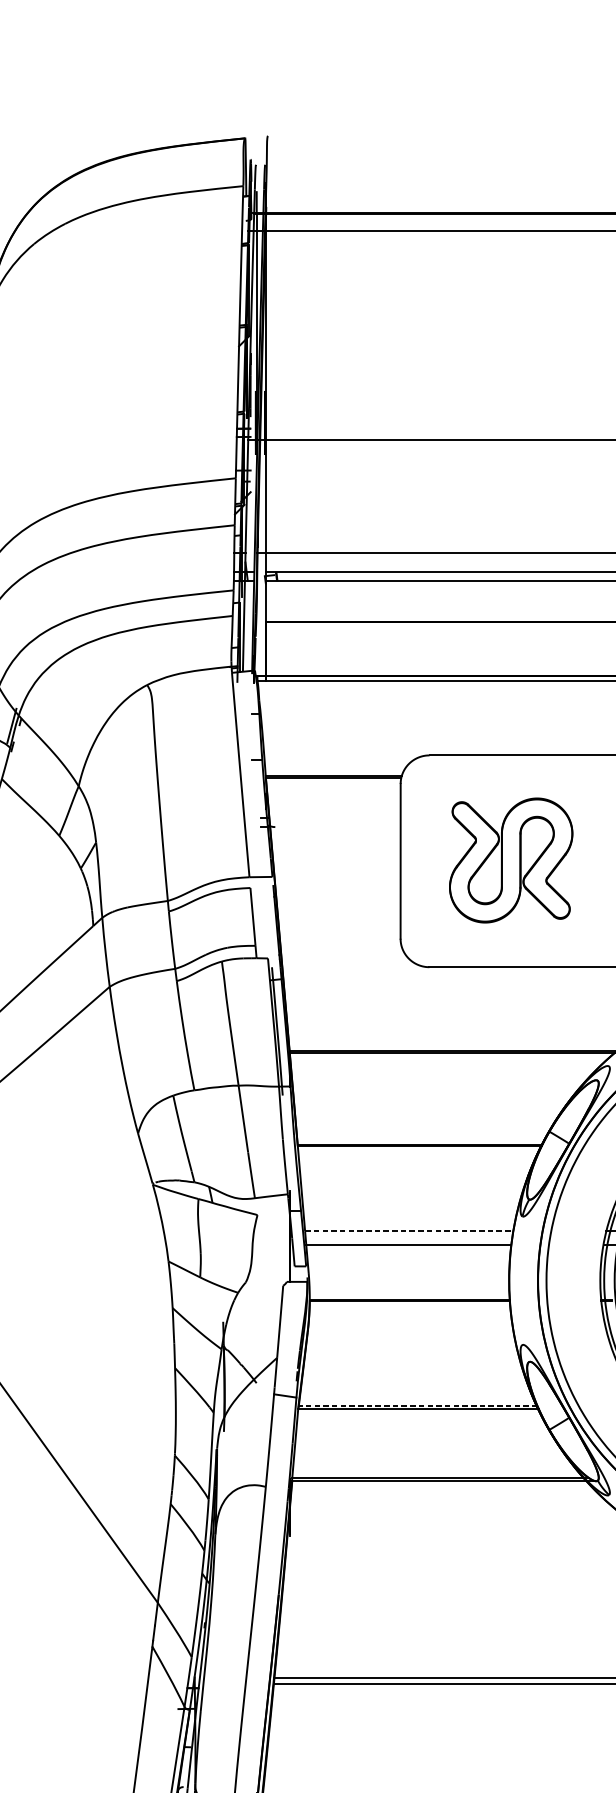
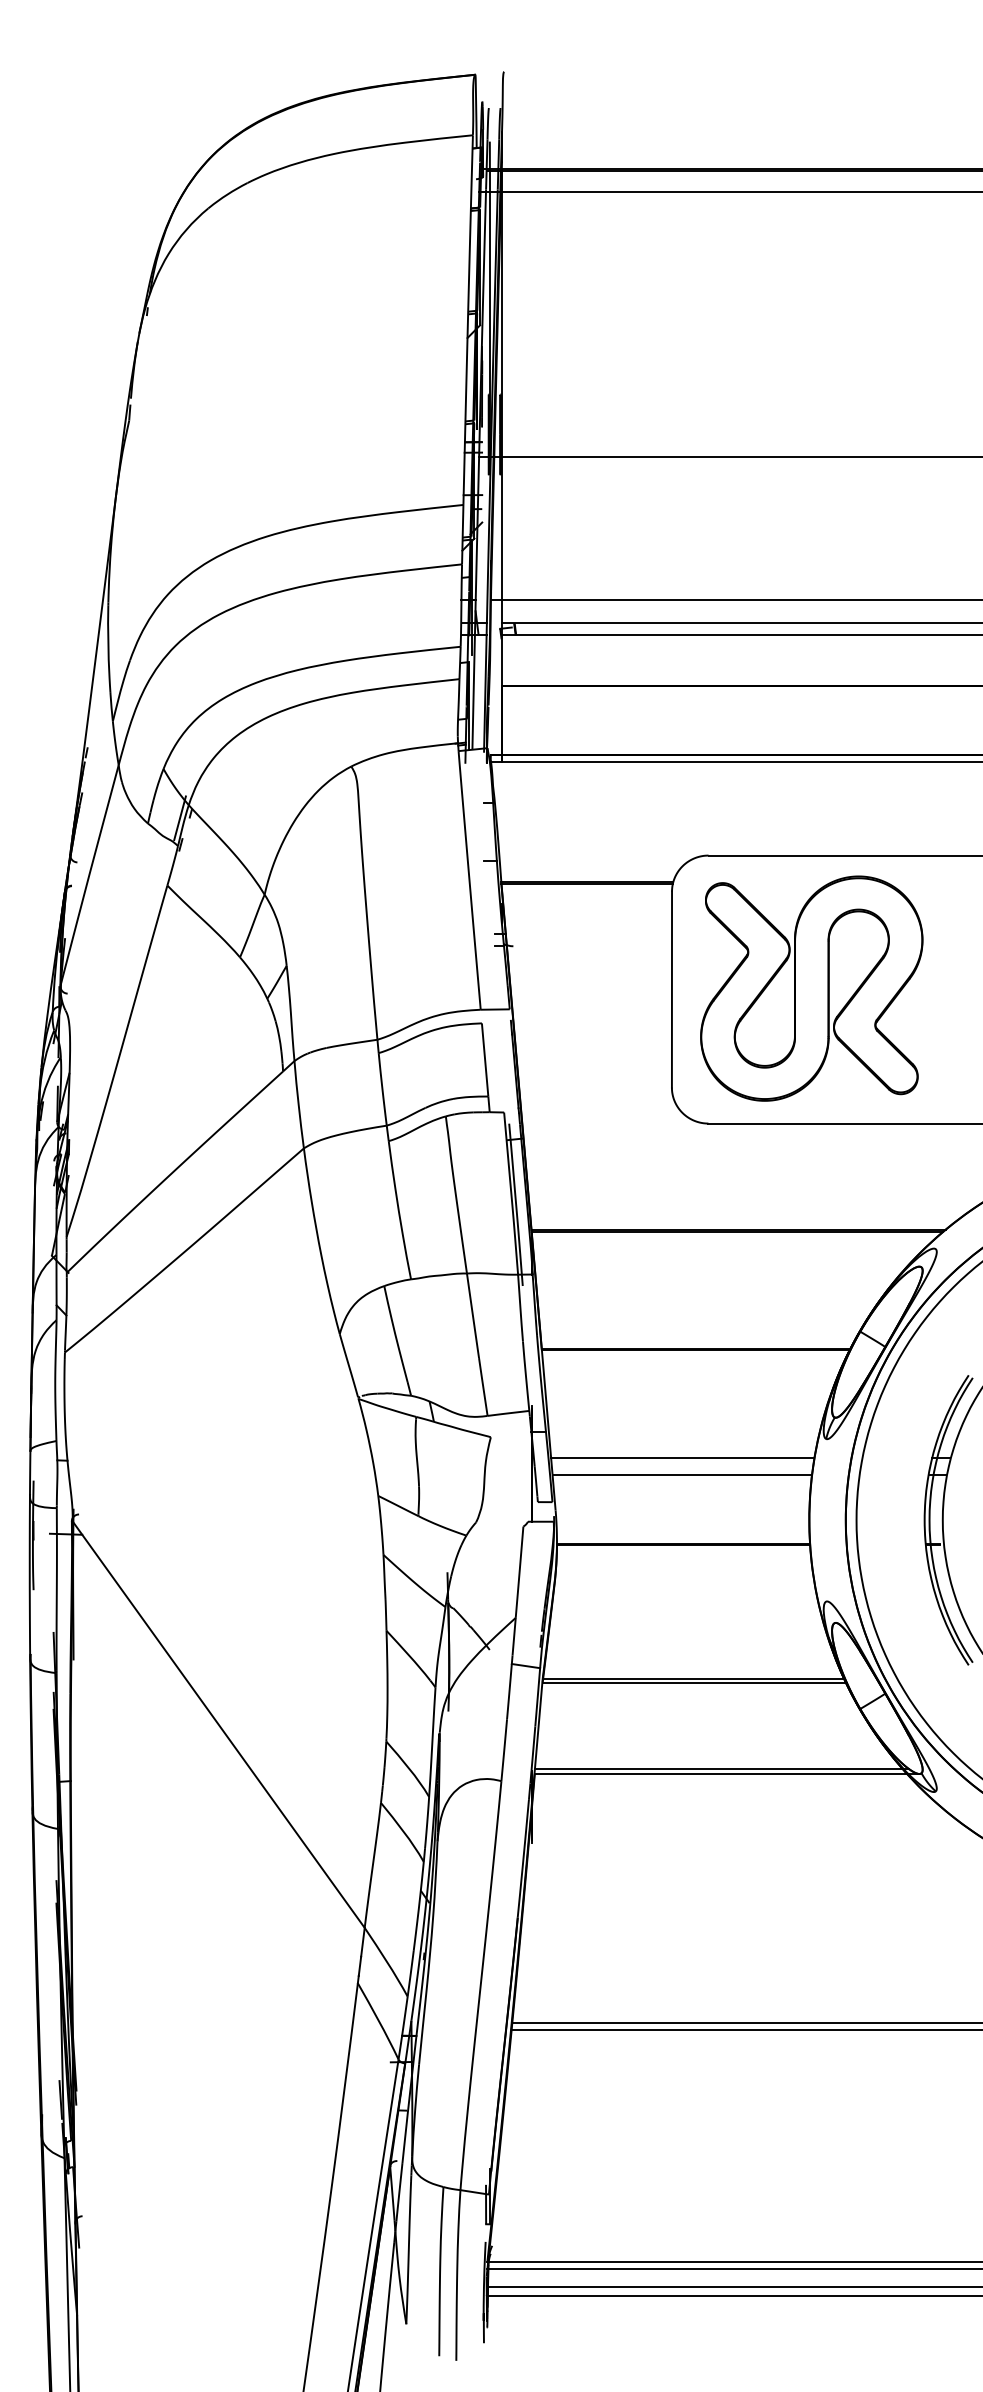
part: (510, 860) -> (811, 988), size x1.43
line: (408, 1231) -> (682, 1457), dashed -> solid
line: (417, 1405) -> (693, 1678), dashed -> solid

